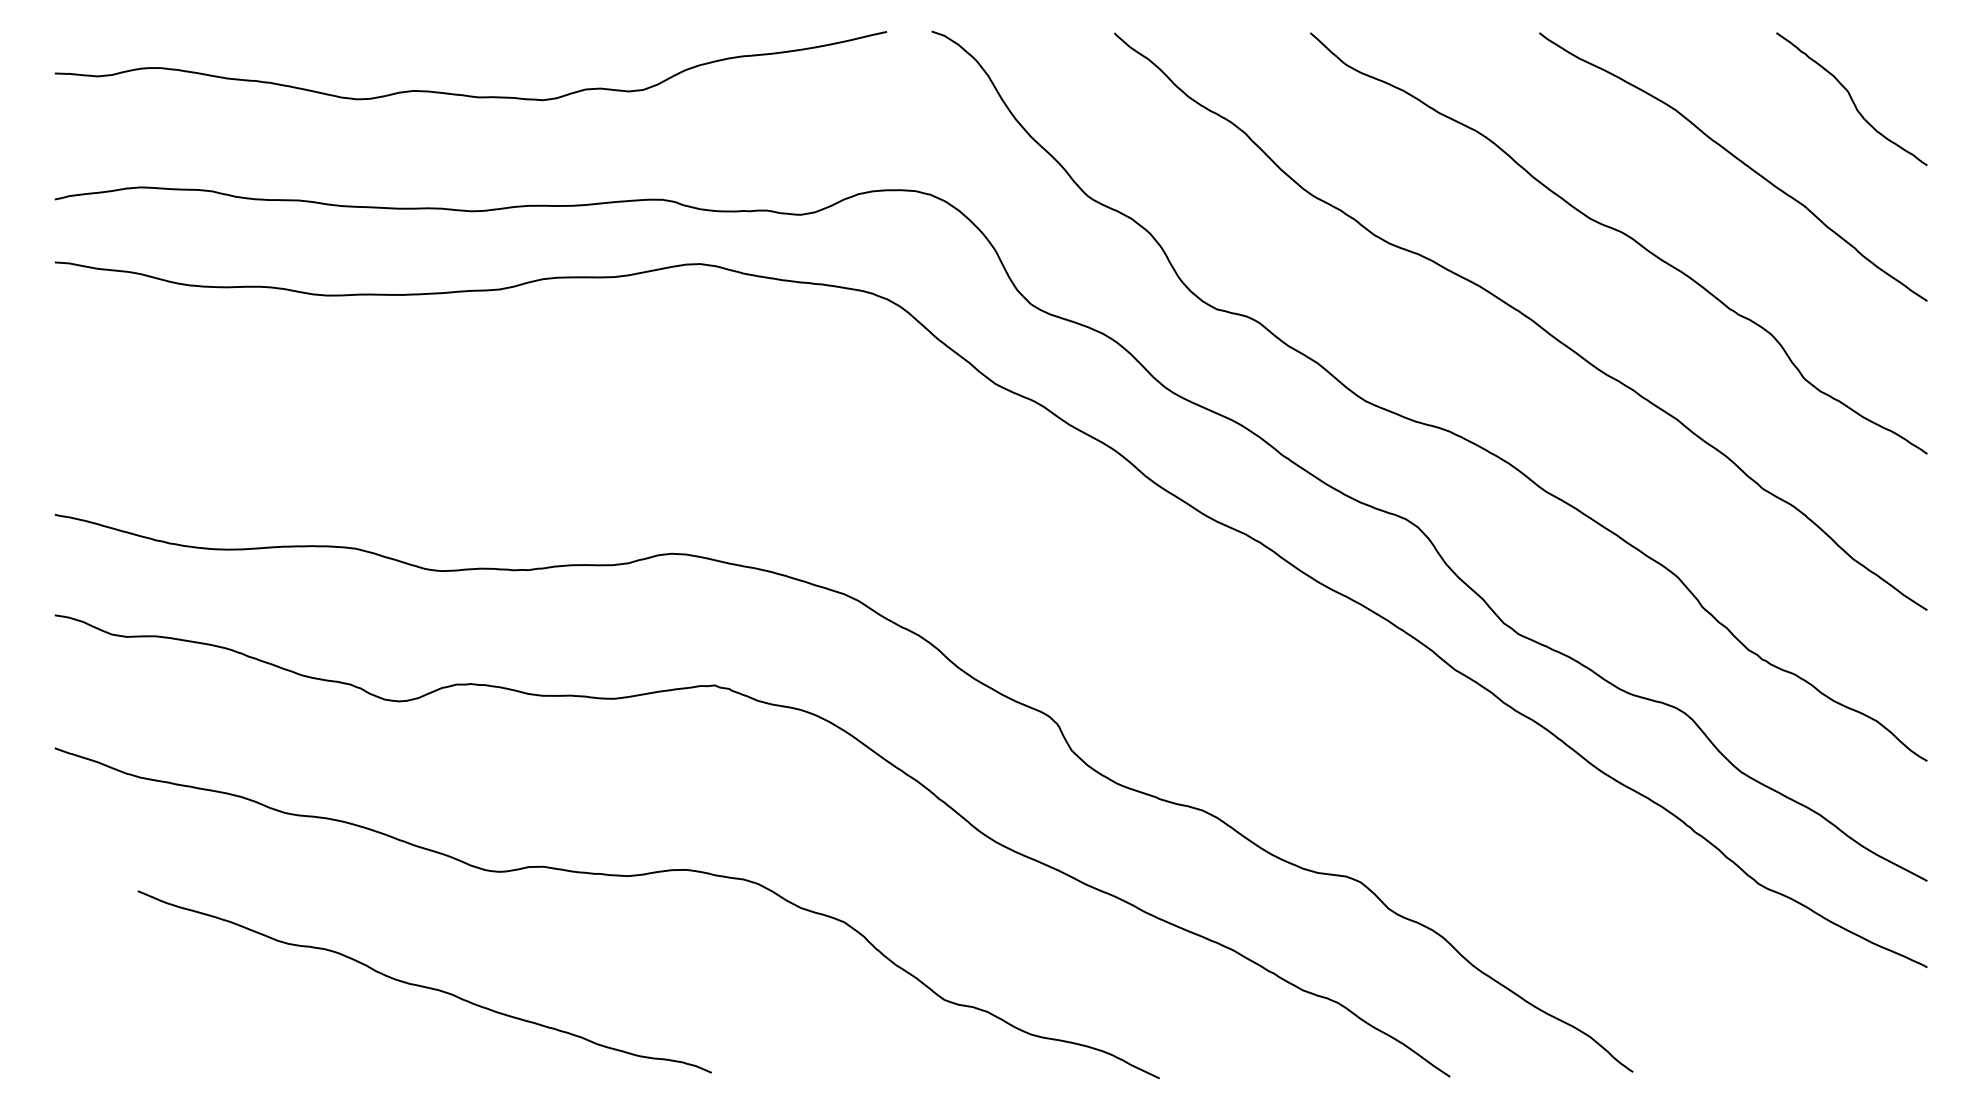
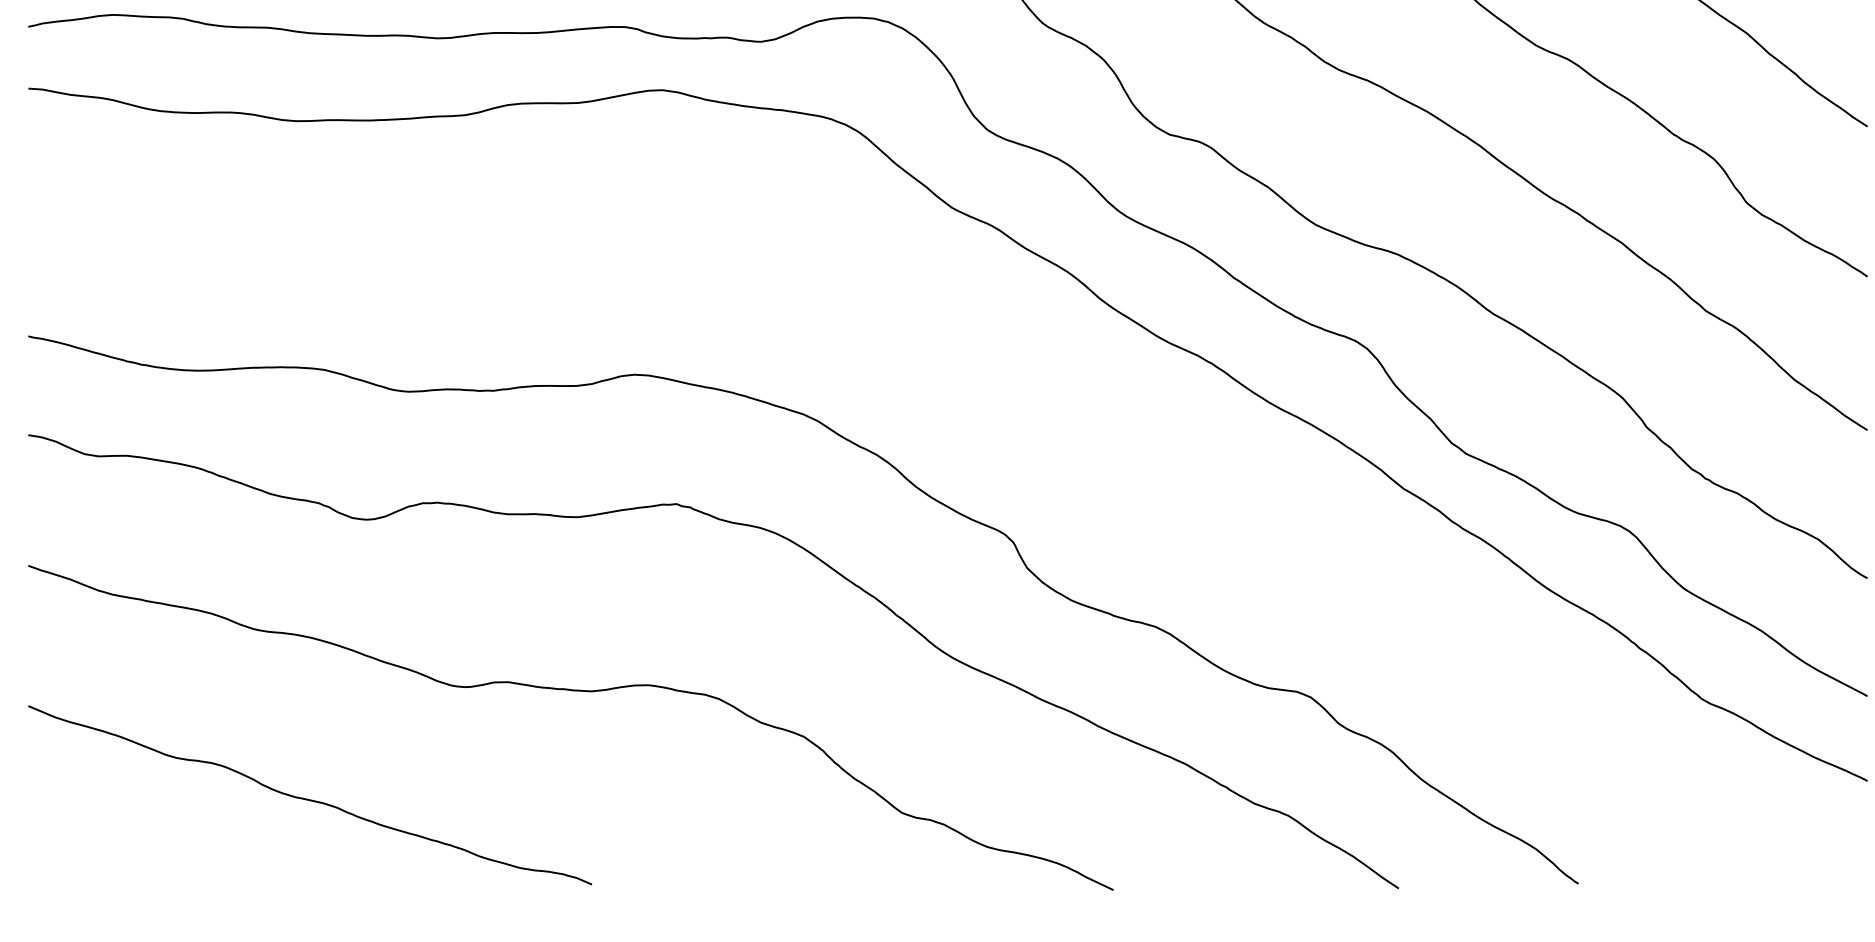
curve: (423, 985) -> (308, 798), moved

